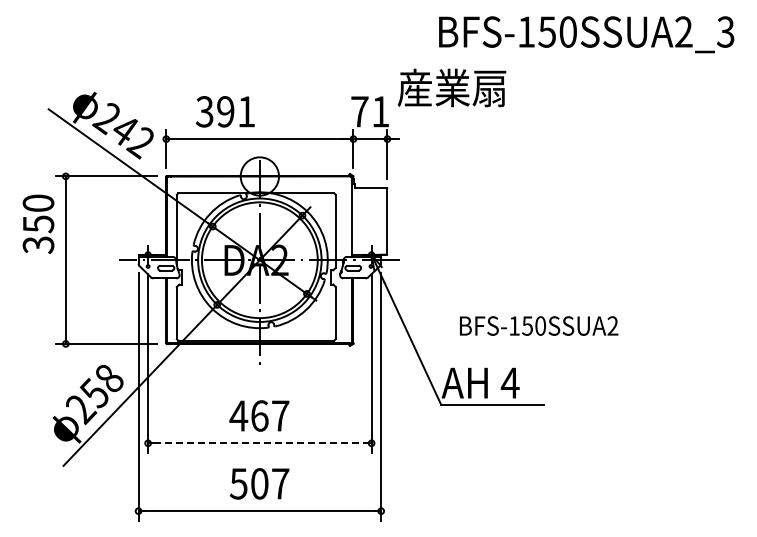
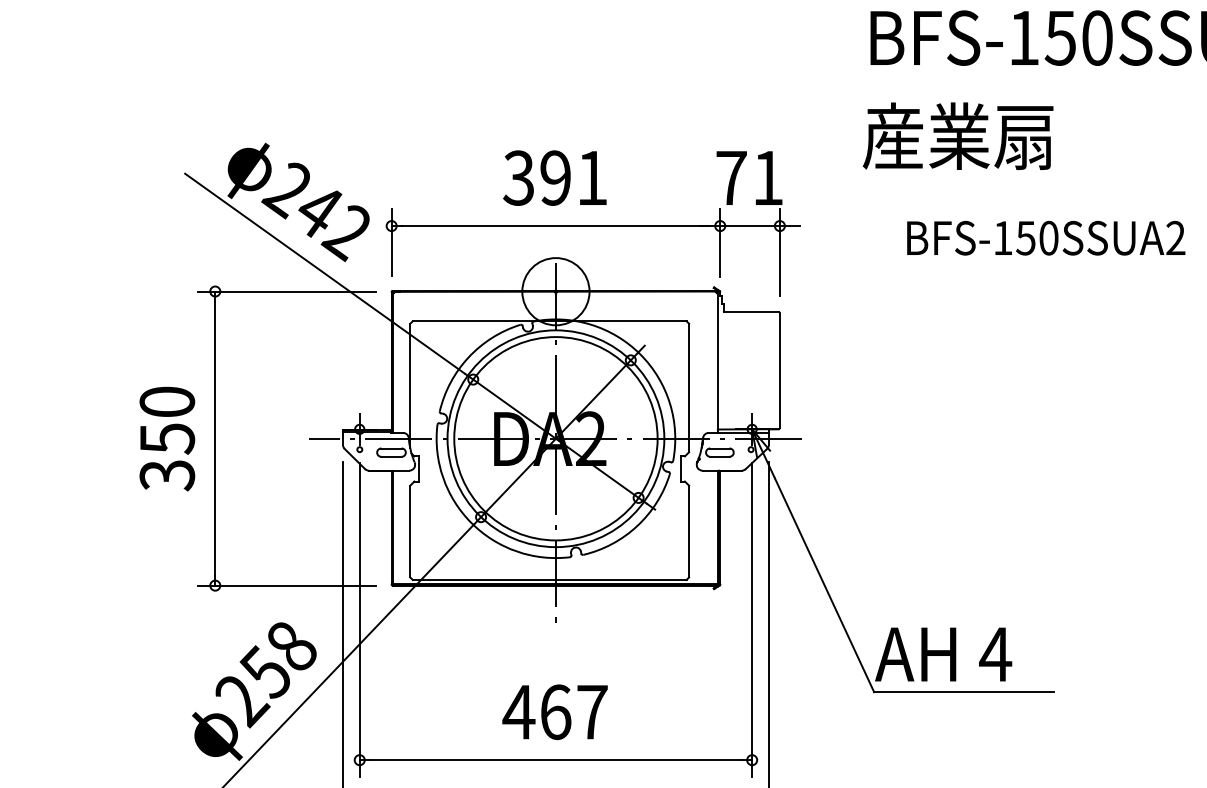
text: (451, 87) -> (957, 135), moved
text: (224, 111) -> (553, 177), moved
text: (38, 224) -> (167, 439), moved
text: (539, 325) -> (1046, 237), moved
line: (260, 443) -> (557, 760), dashed -> solid

